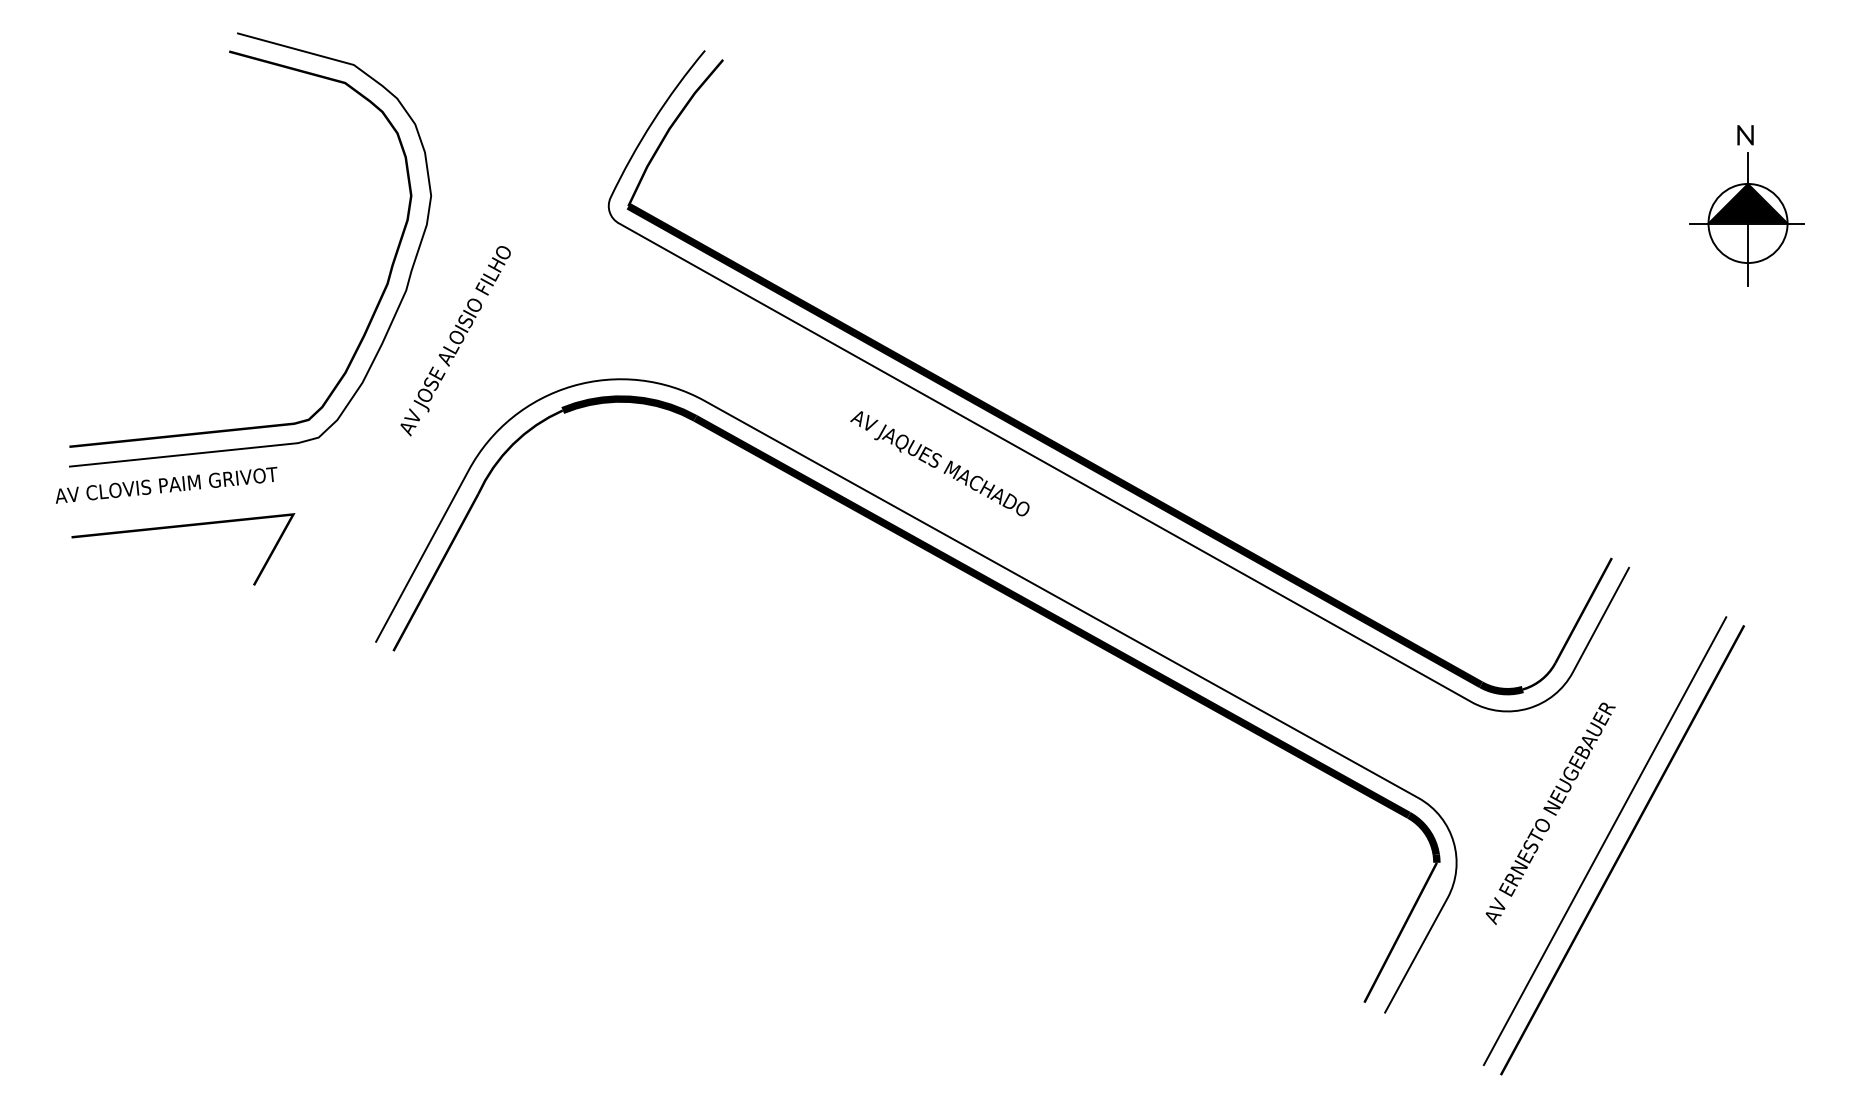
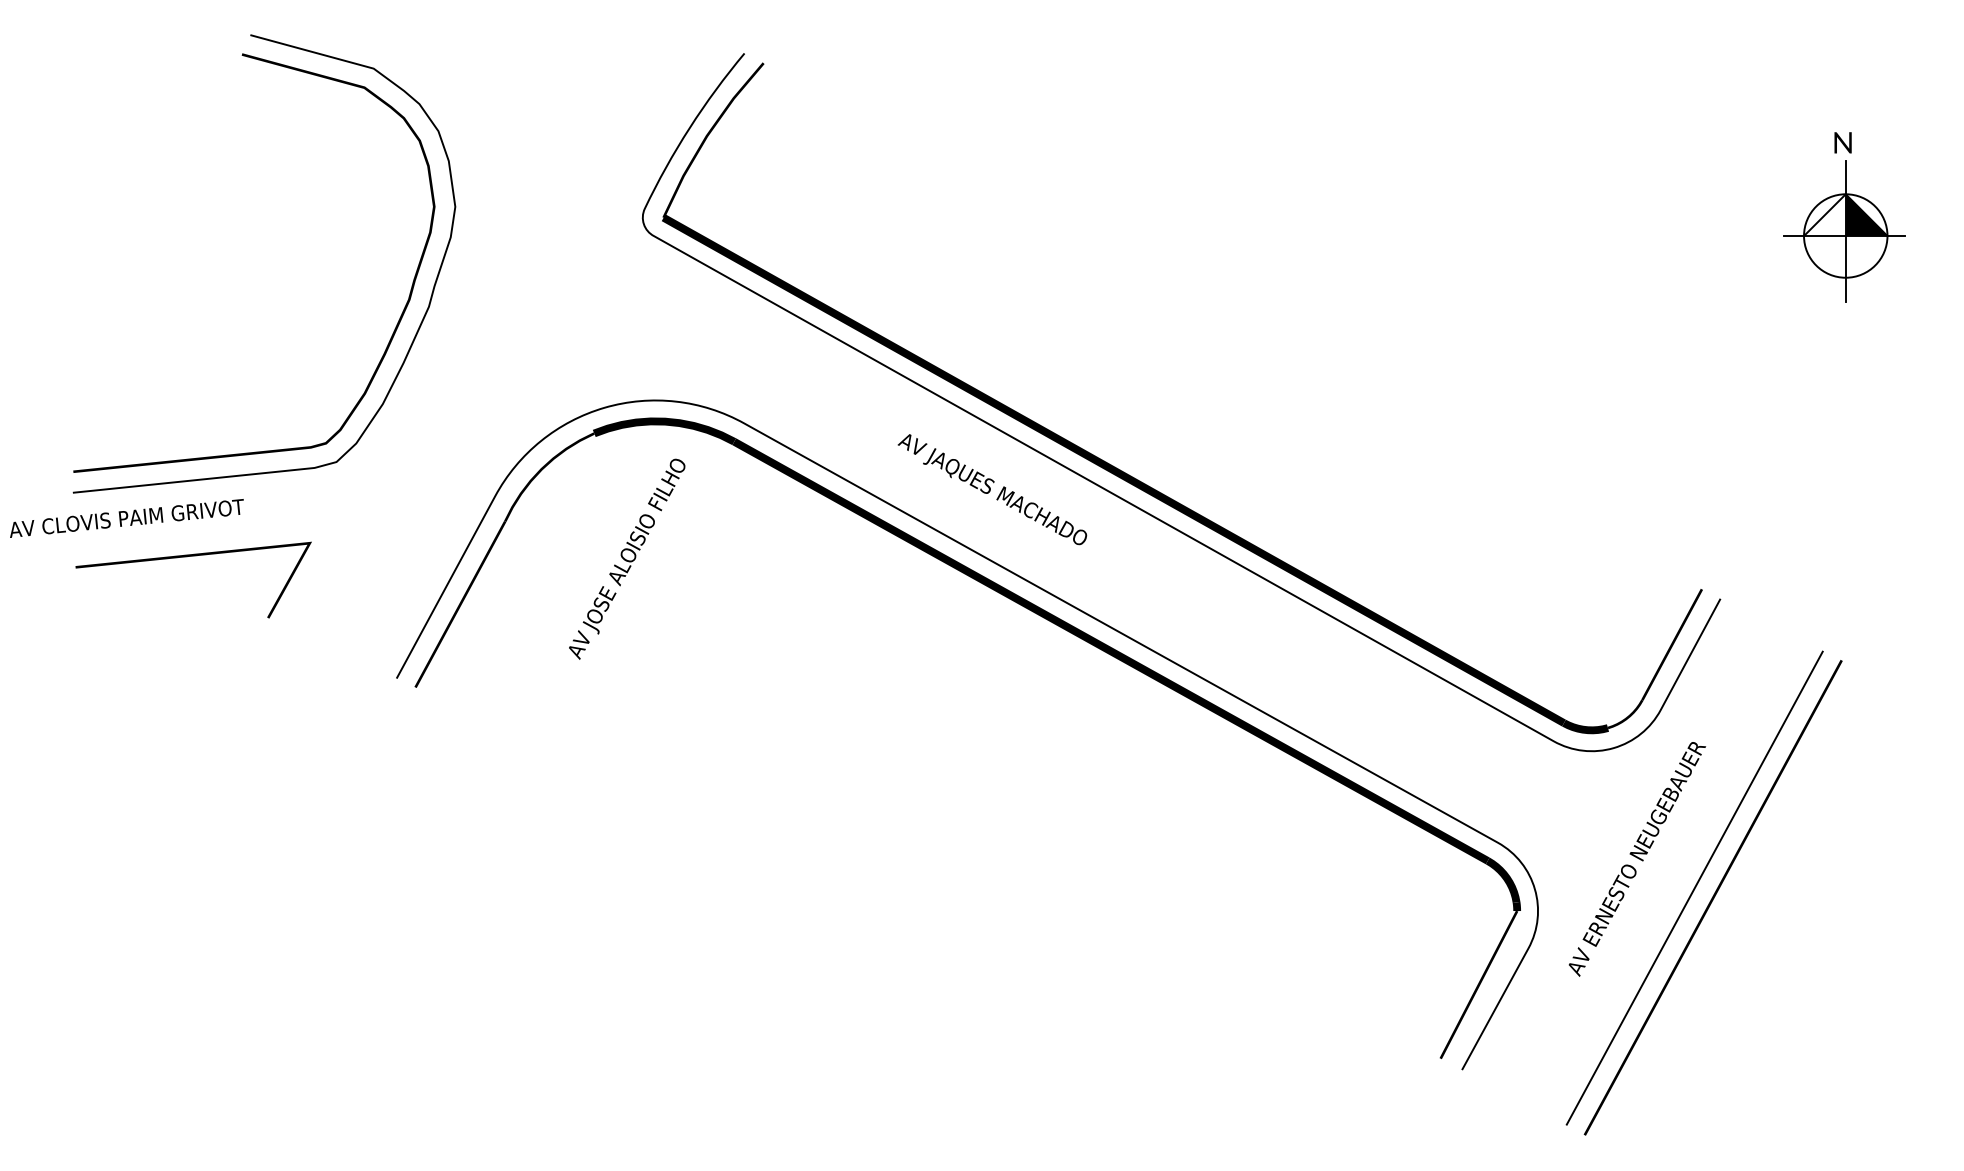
fill: (1727, 204) -> (1824, 215), removed
text: (455, 340) -> (627, 558), moved
text: (166, 485) -> (126, 518), moved

